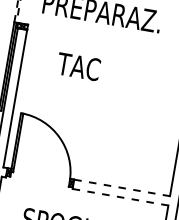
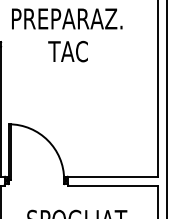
text: (78, 66) -> (67, 51), moved
line: (122, 187) -> (113, 176), dashed -> solid
line: (120, 197) -> (113, 185), dashed -> solid

